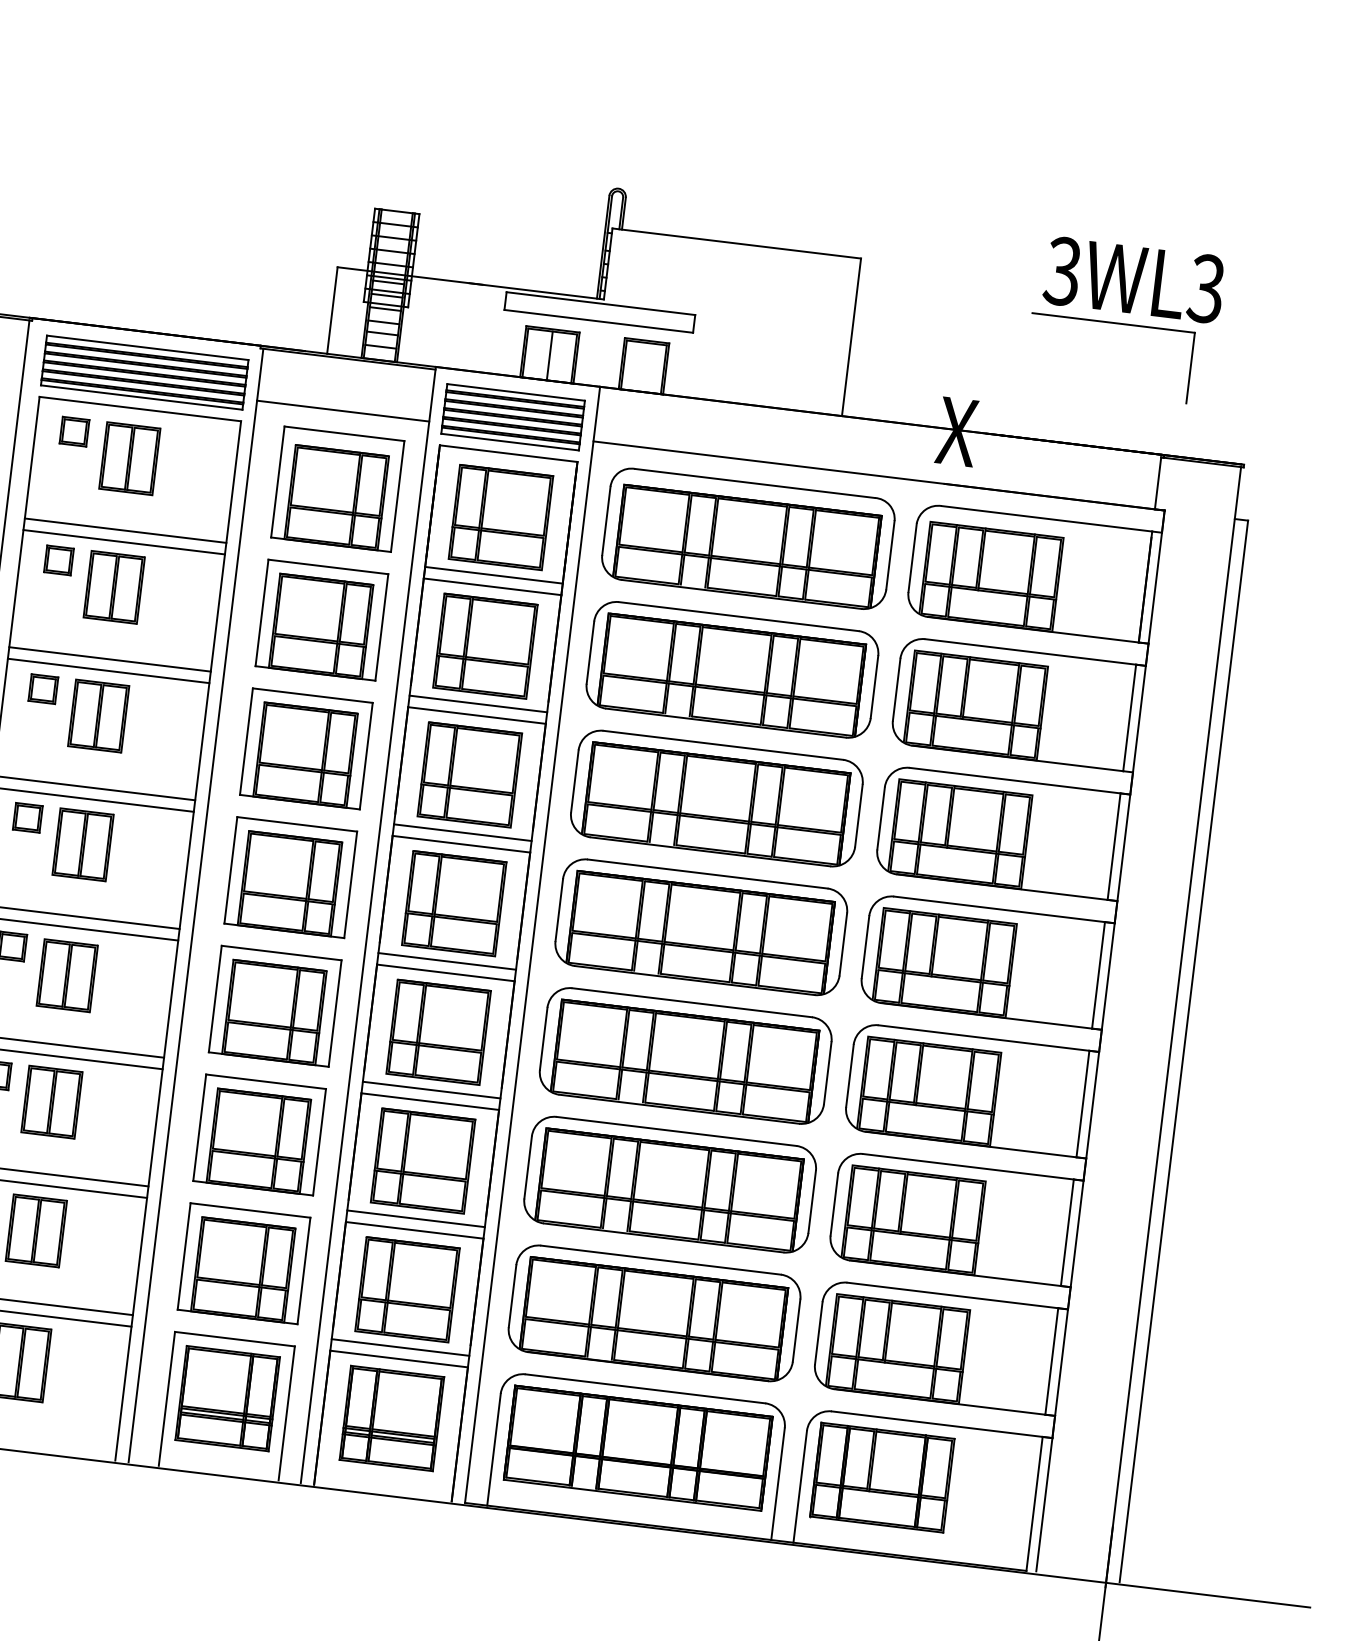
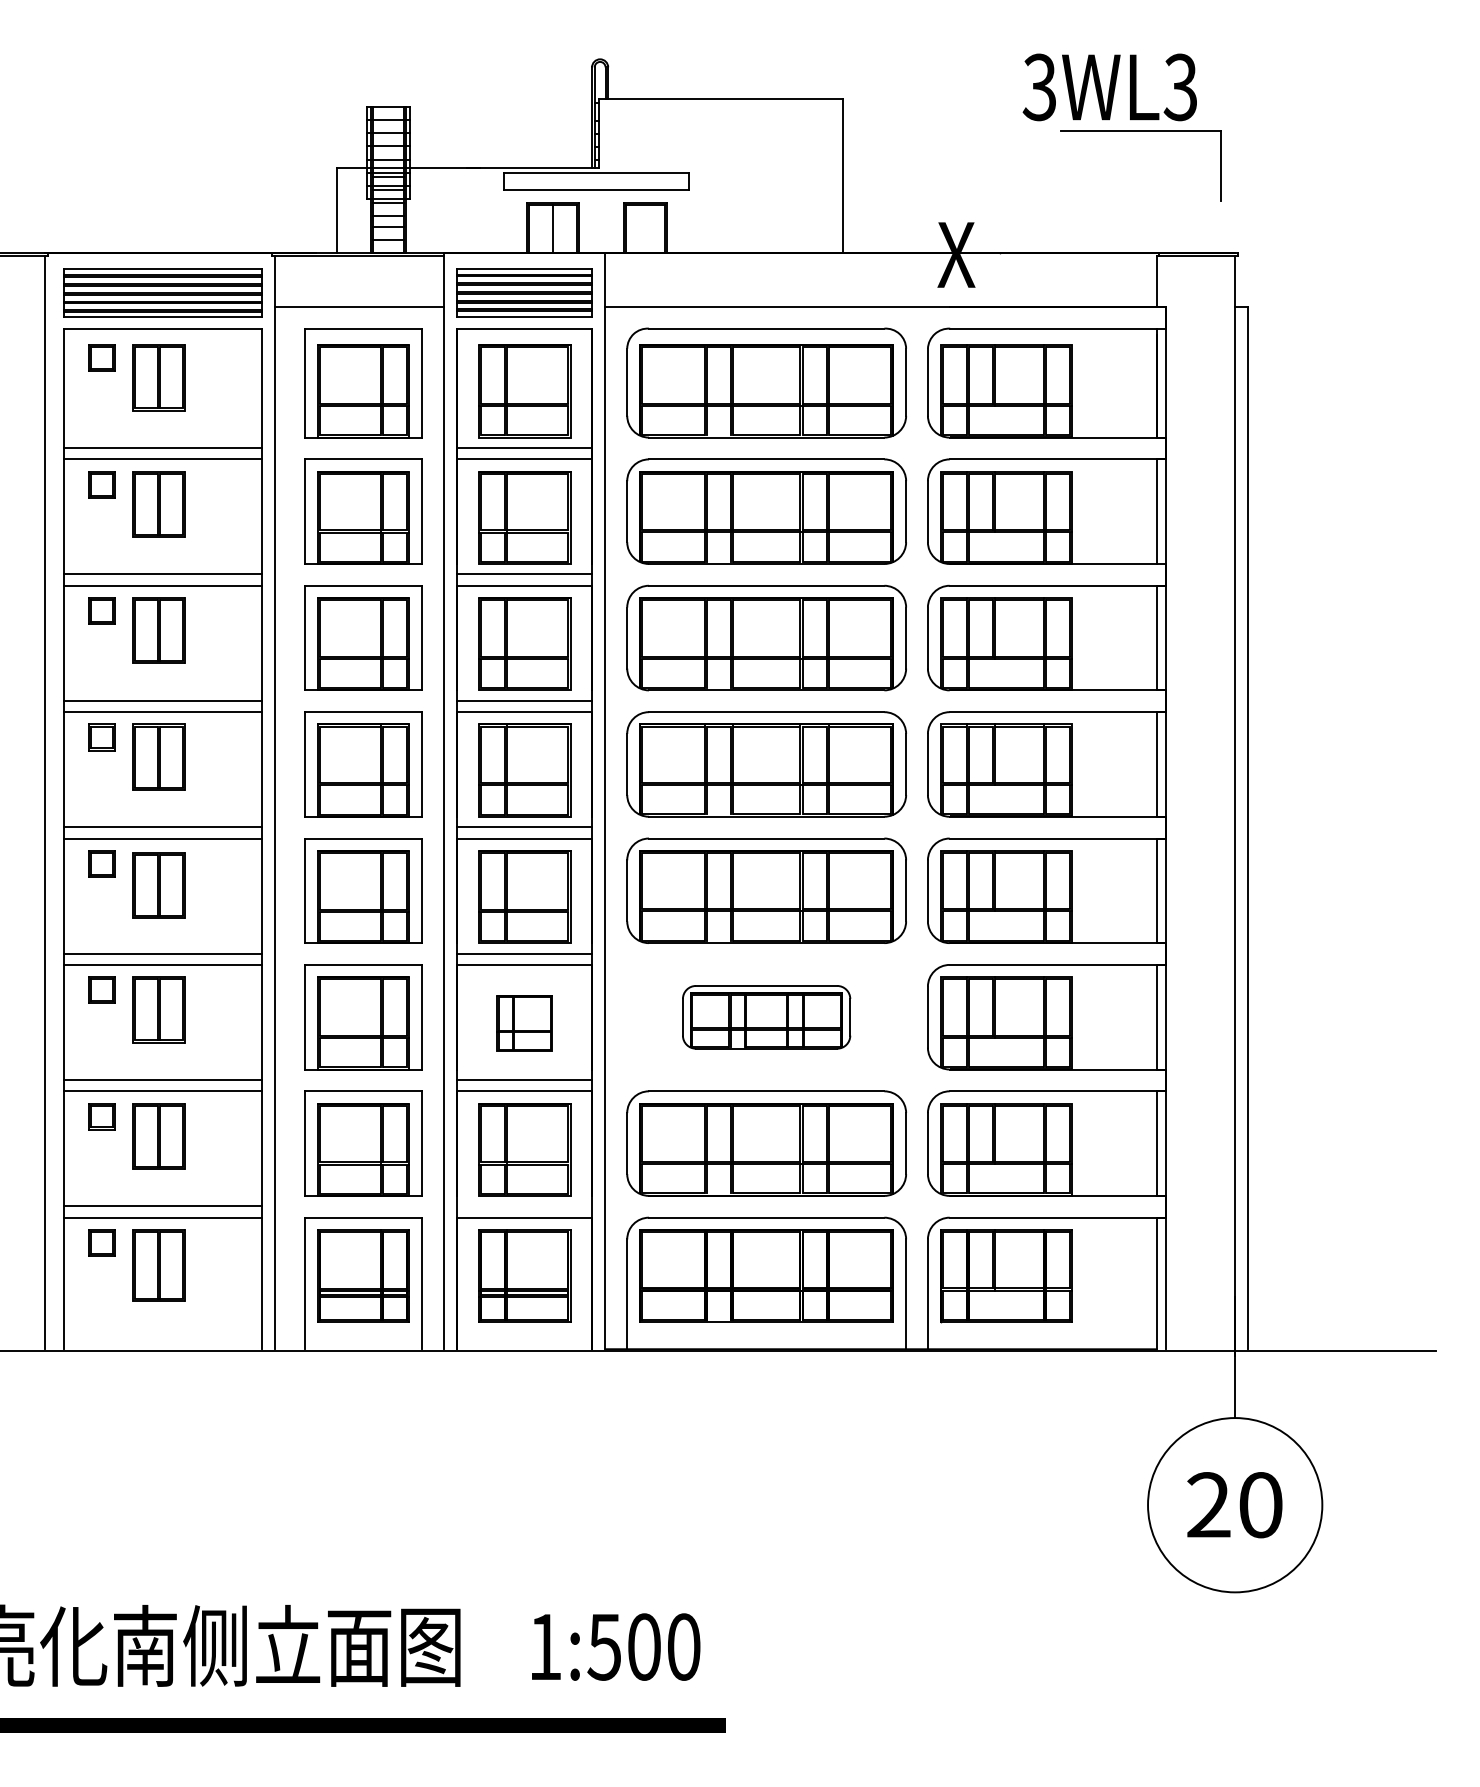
part: (1113, 323) -> (1140, 131), moved
part: (422, 1161) -> (524, 1023), size x0.6
part: (669, 1184) -> (766, 1017), size x0.6
line: (400, 1347) -> (524, 1206), removed

